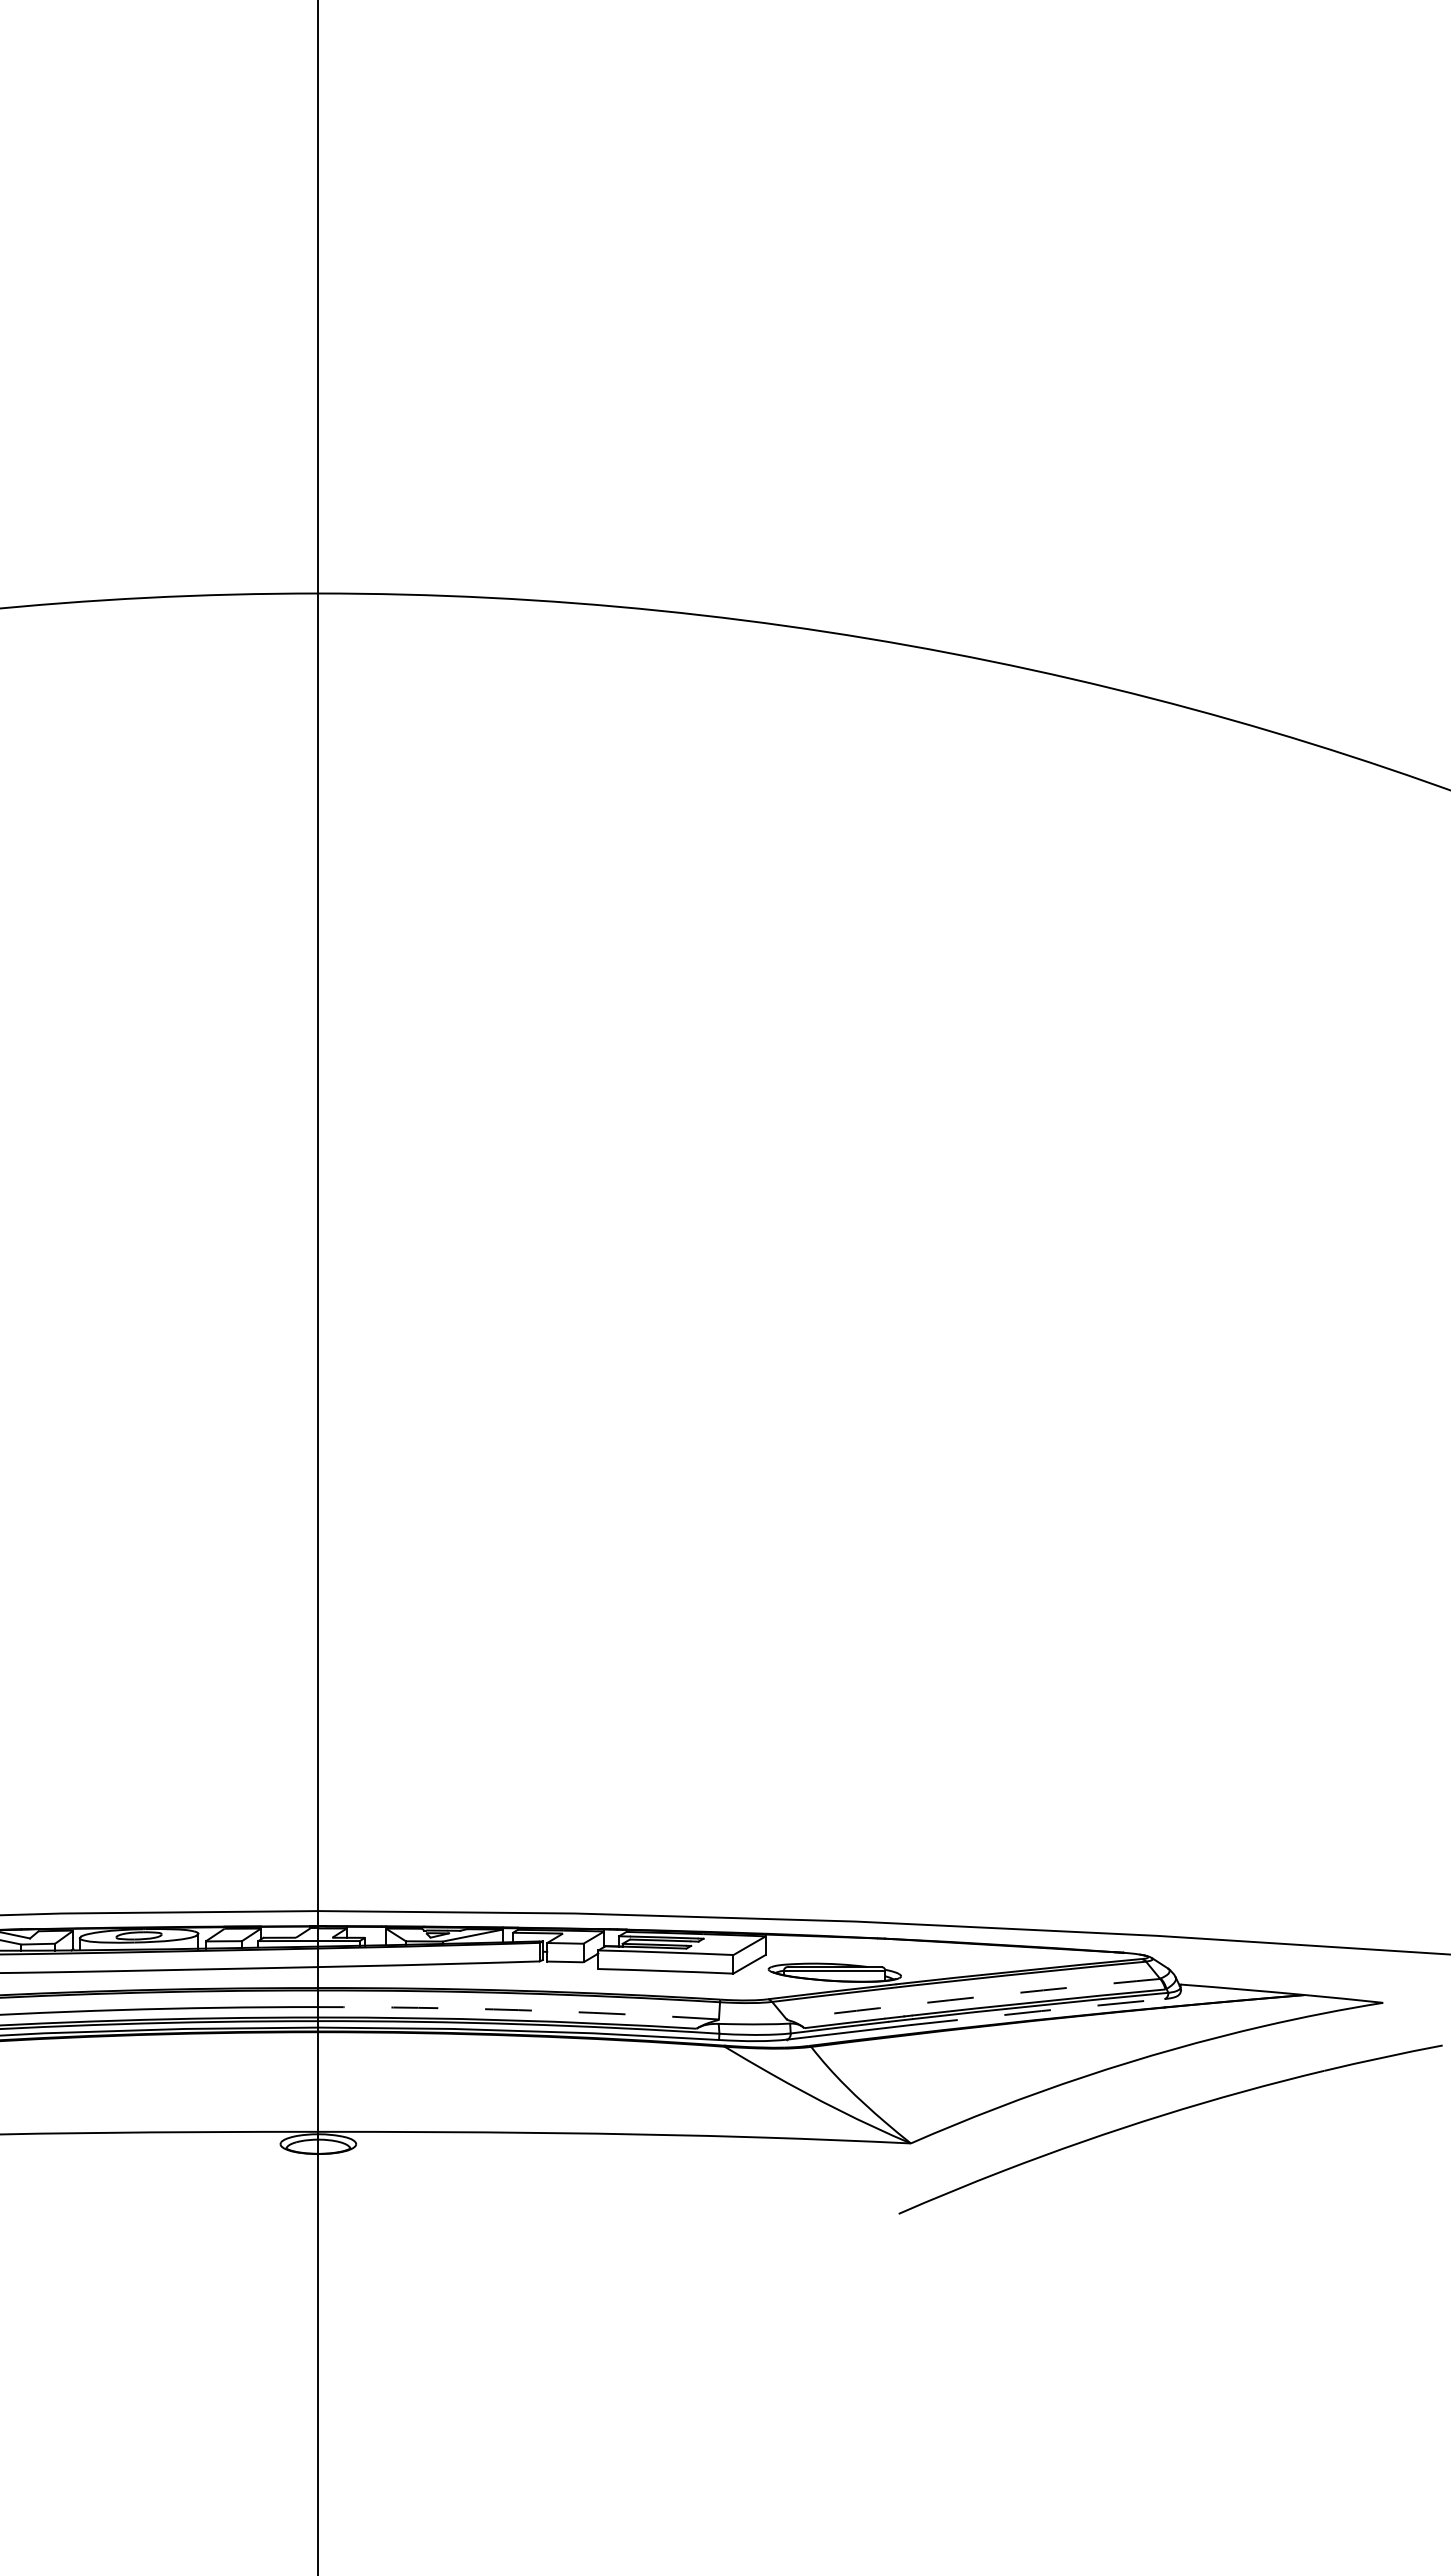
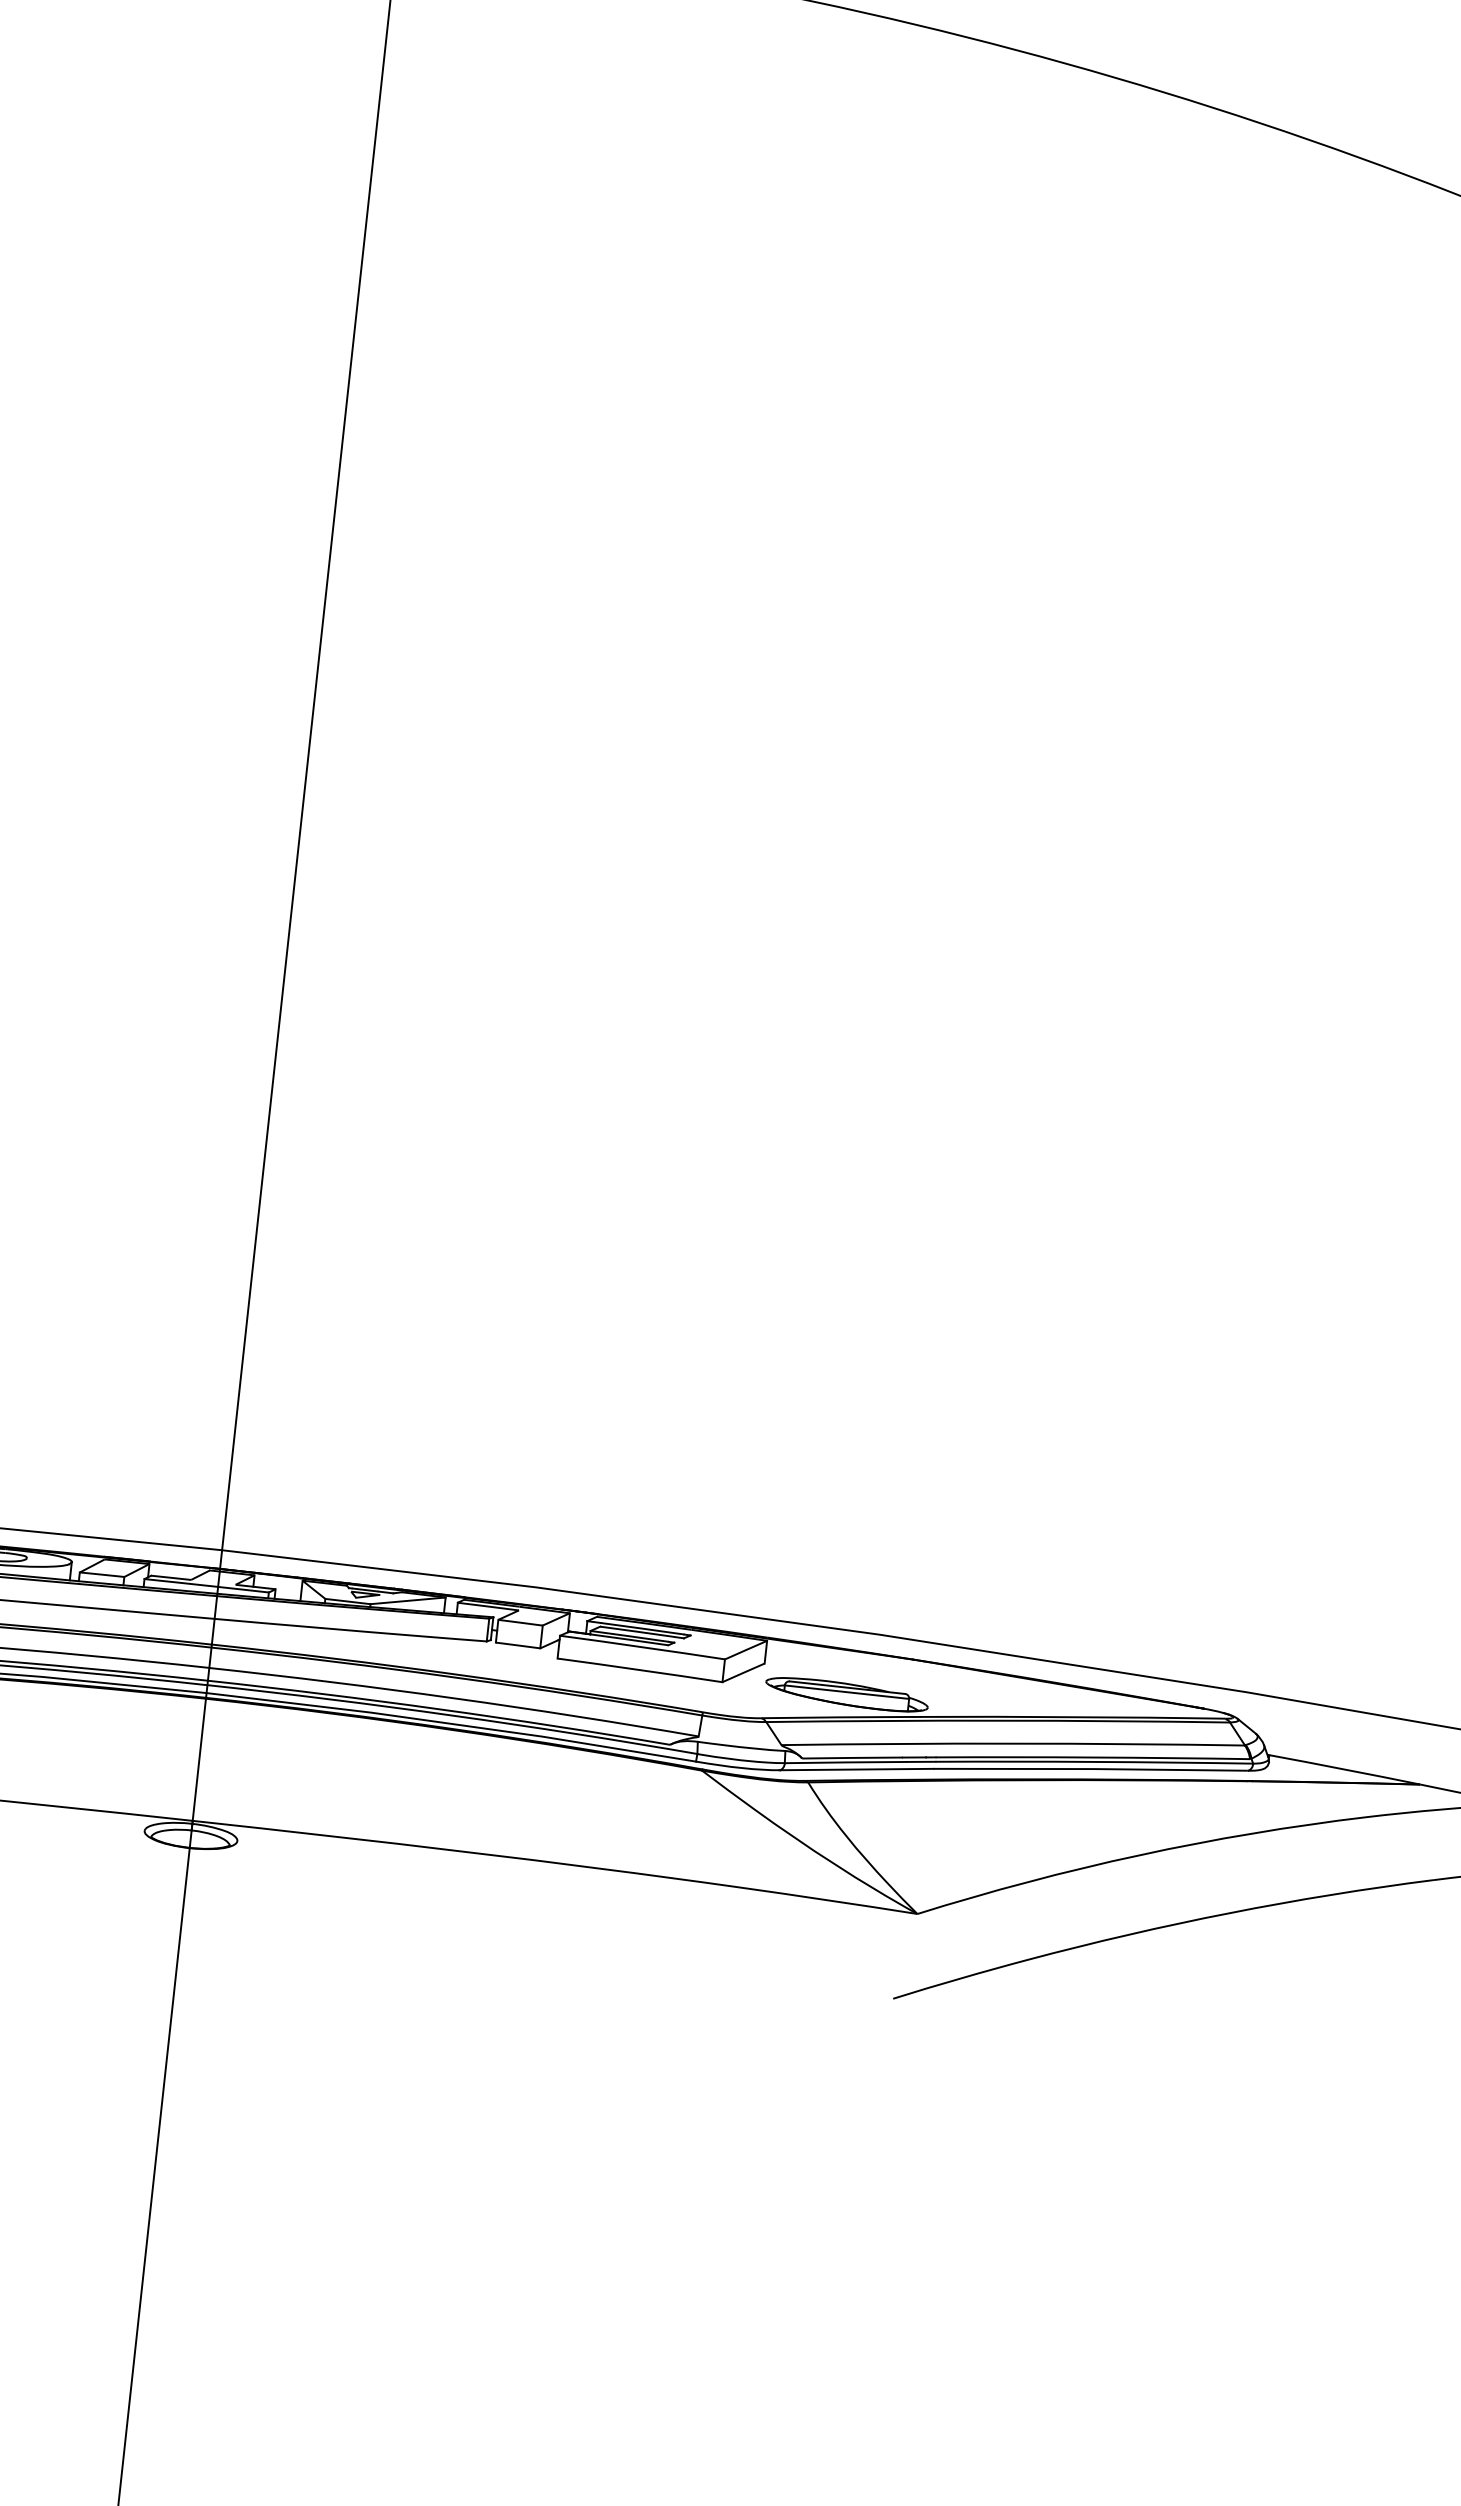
arc: (973, 1997) -> (1013, 1743), dashed -> solid
arc: (518, 2010) -> (454, 1698), dashed -> solid
line: (1038, 2011) -> (1091, 1769), dashed -> solid

